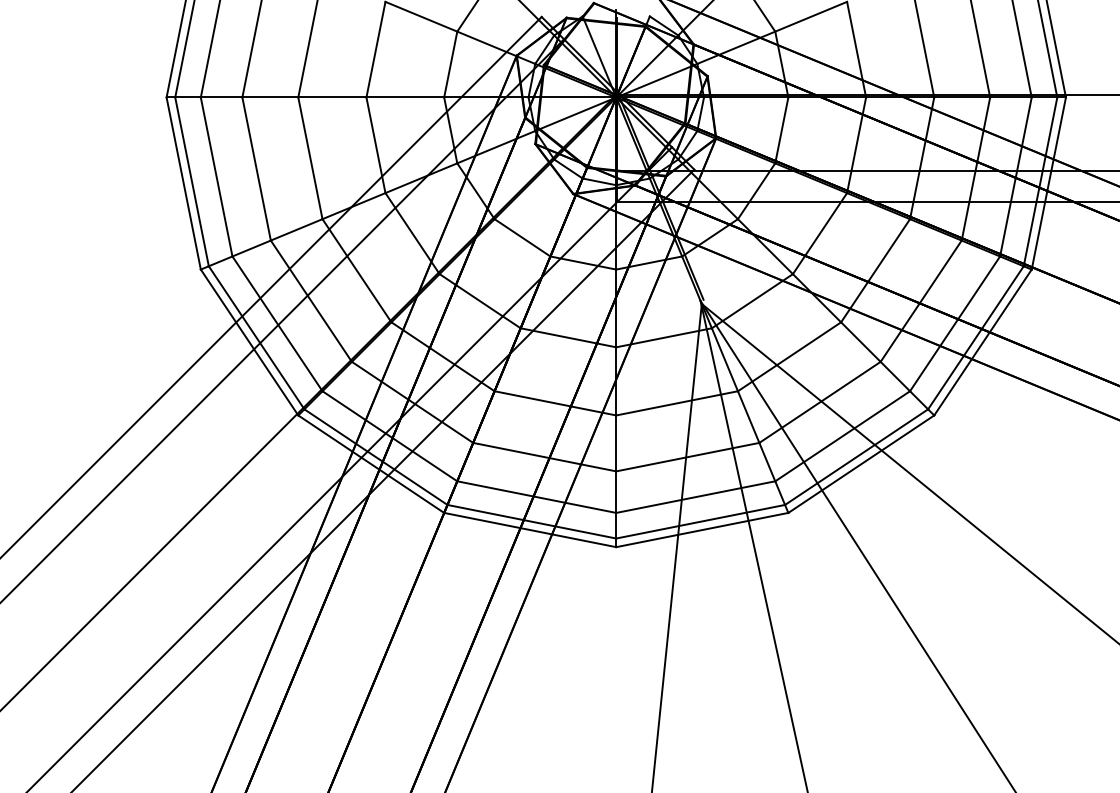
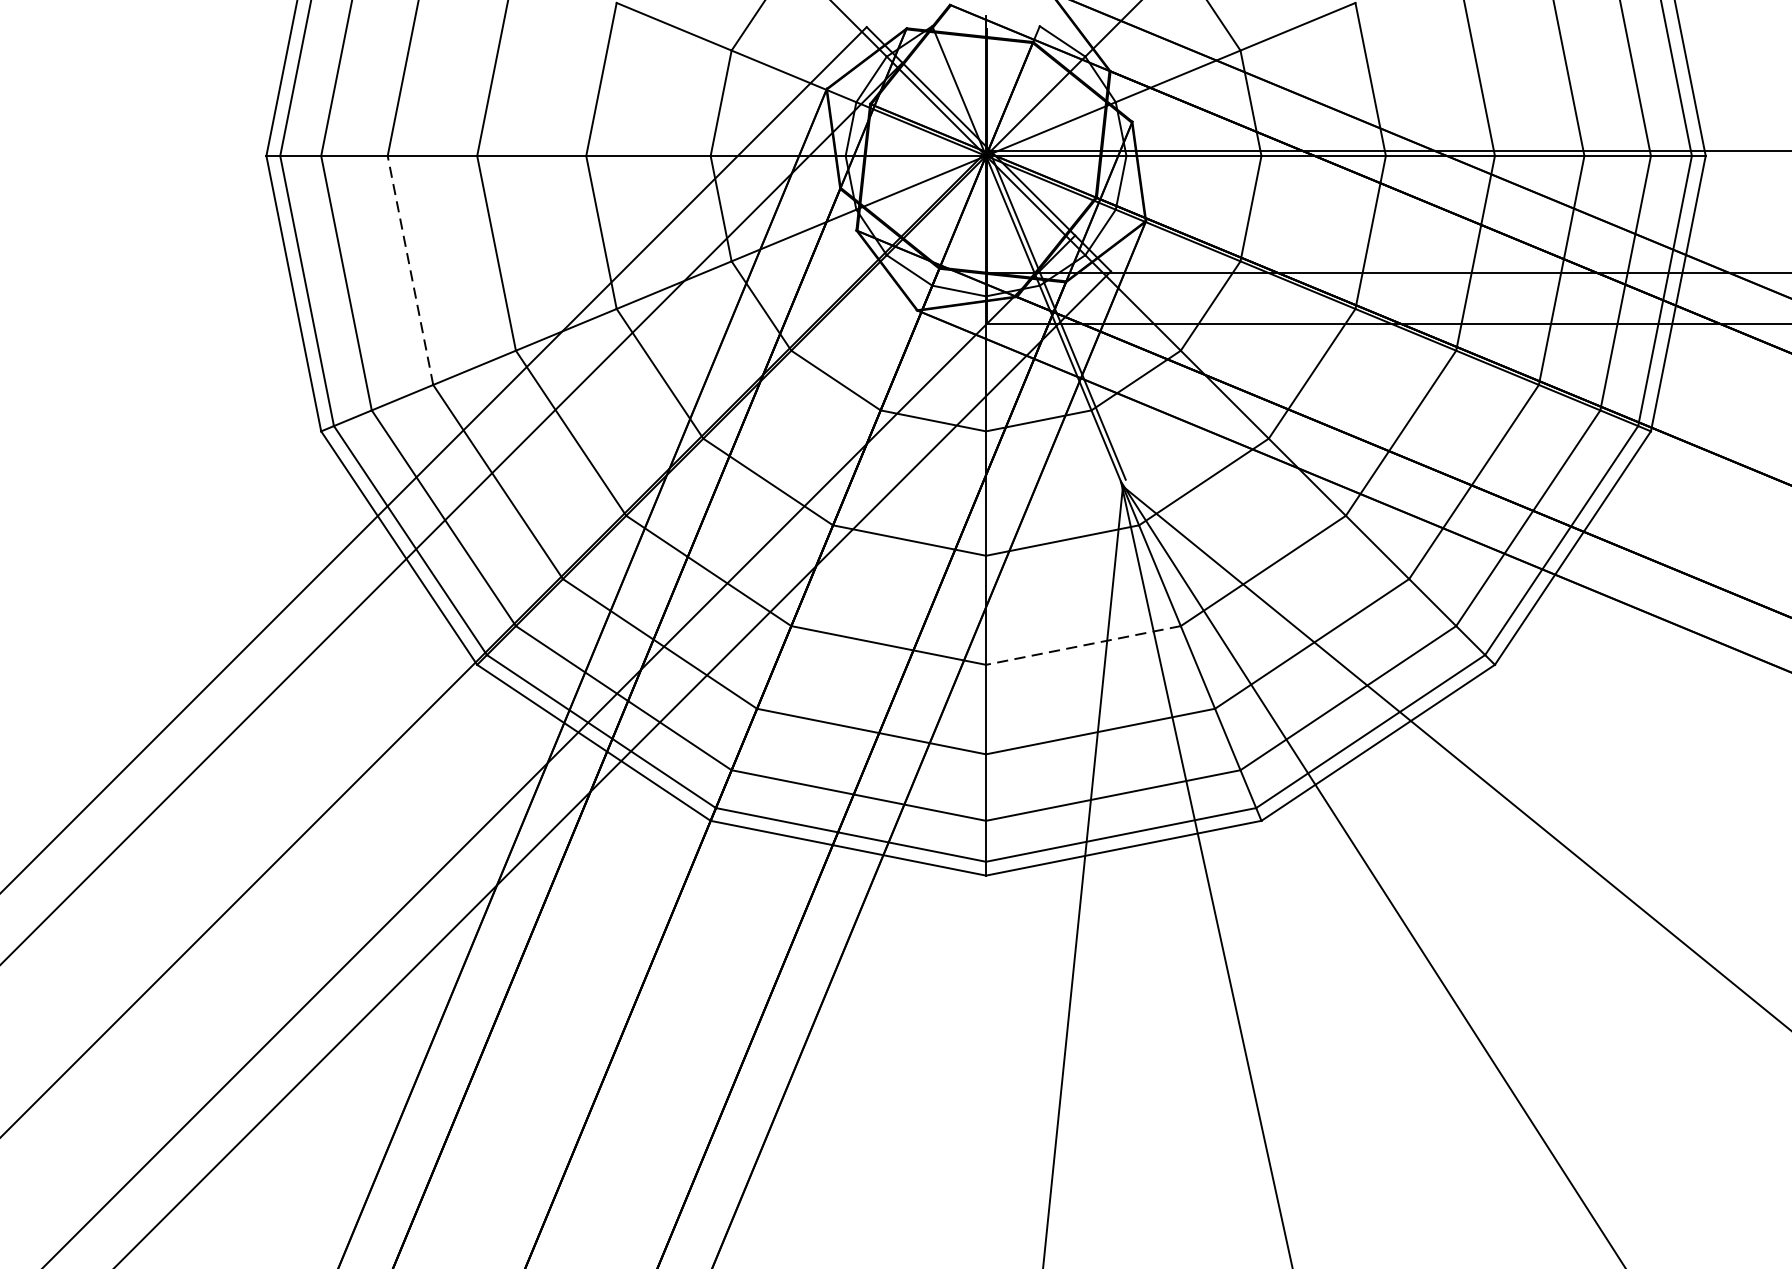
line: (256, 169) -> (410, 271), solid -> dashed
line: (676, 403) -> (1082, 645), solid -> dashed

